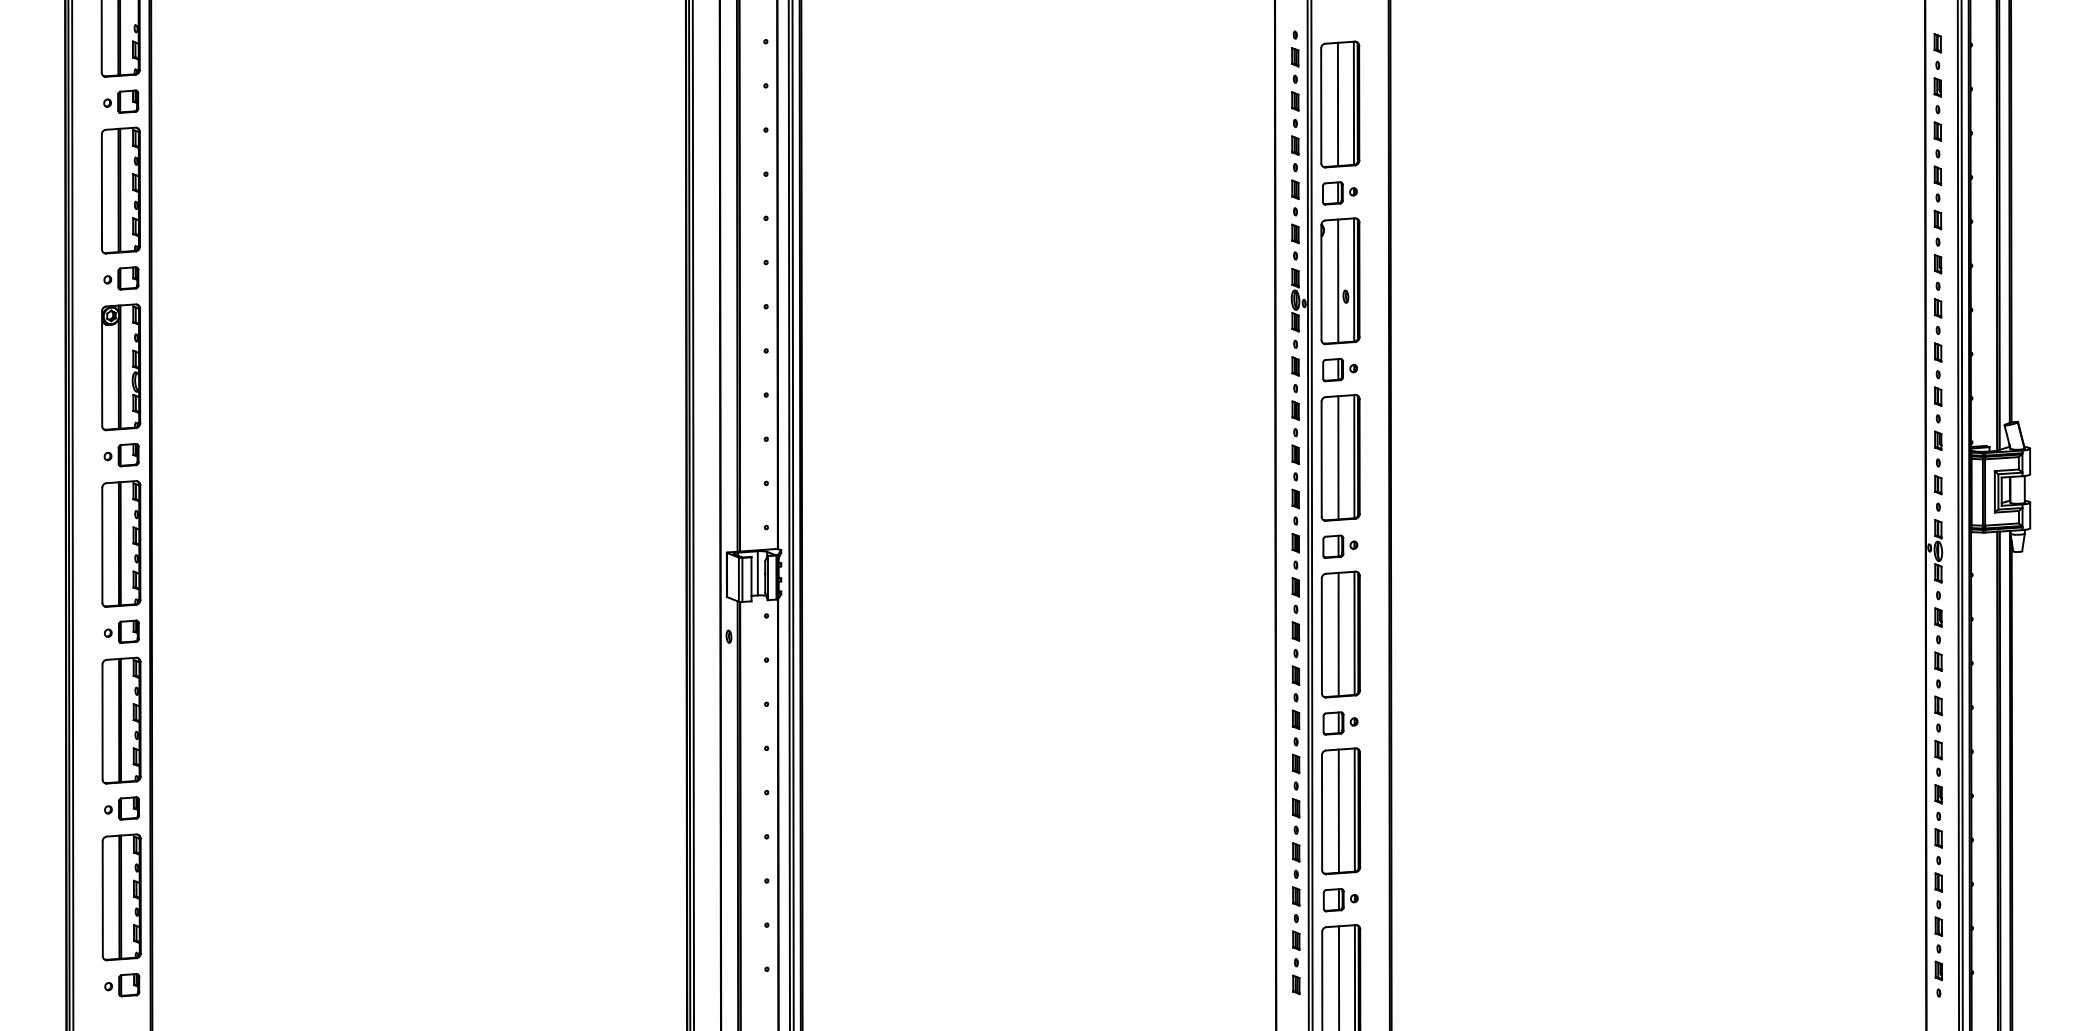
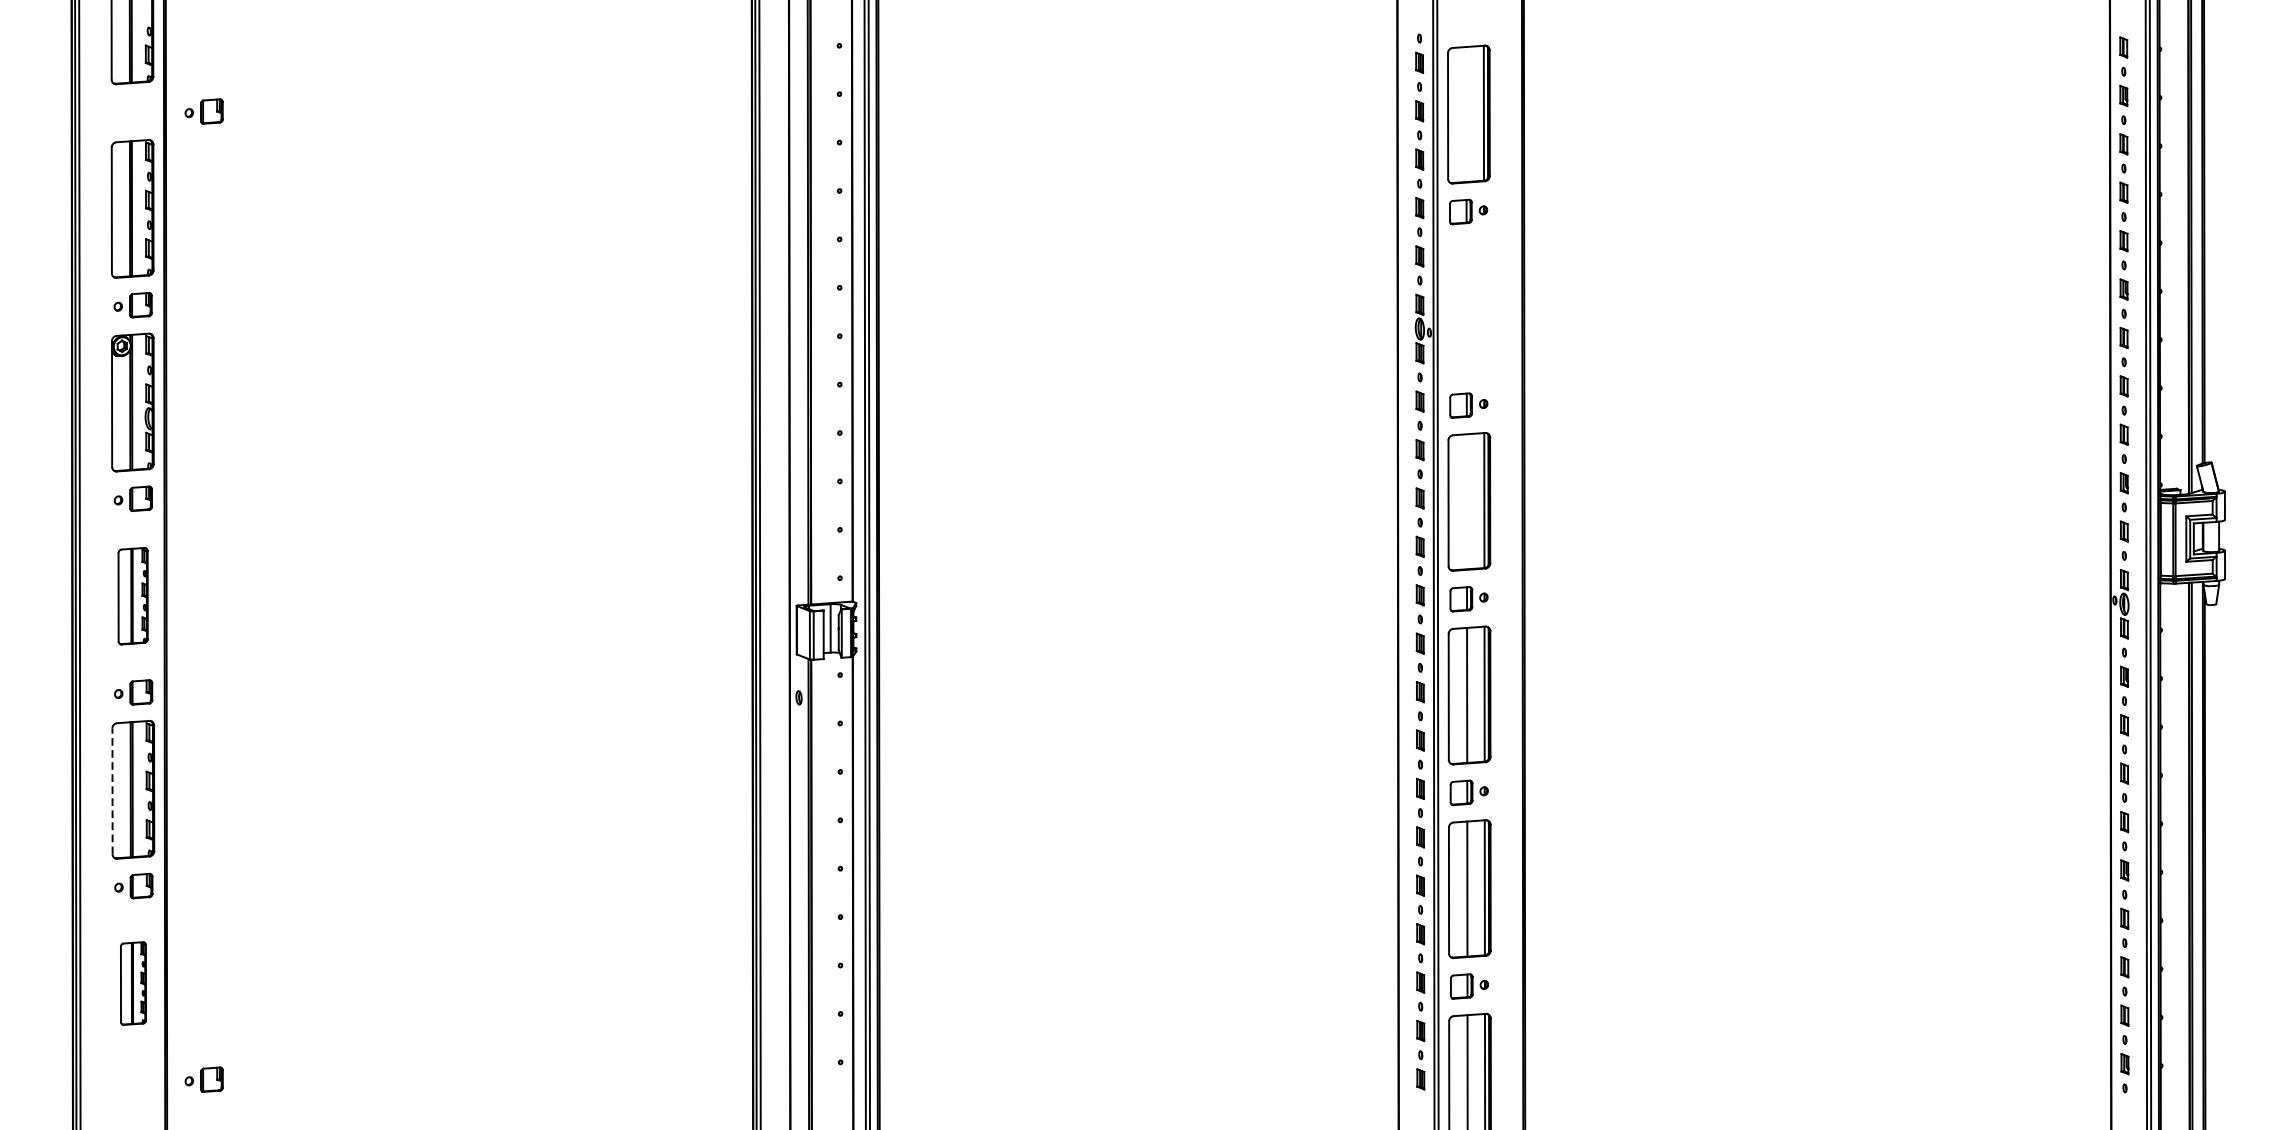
part: (121, 101) -> (204, 111), moved
line: (1337, 104) -> (1465, 114), removed
part: (1340, 281) -> (1469, 308), removed
line: (1338, 457) -> (1467, 501), removed
part: (121, 543) -> (133, 595), size x0.7
line: (102, 721) -> (112, 790), solid -> dashed
part: (121, 897) -> (133, 983), size x0.6
part: (122, 985) -> (204, 1080), moved

